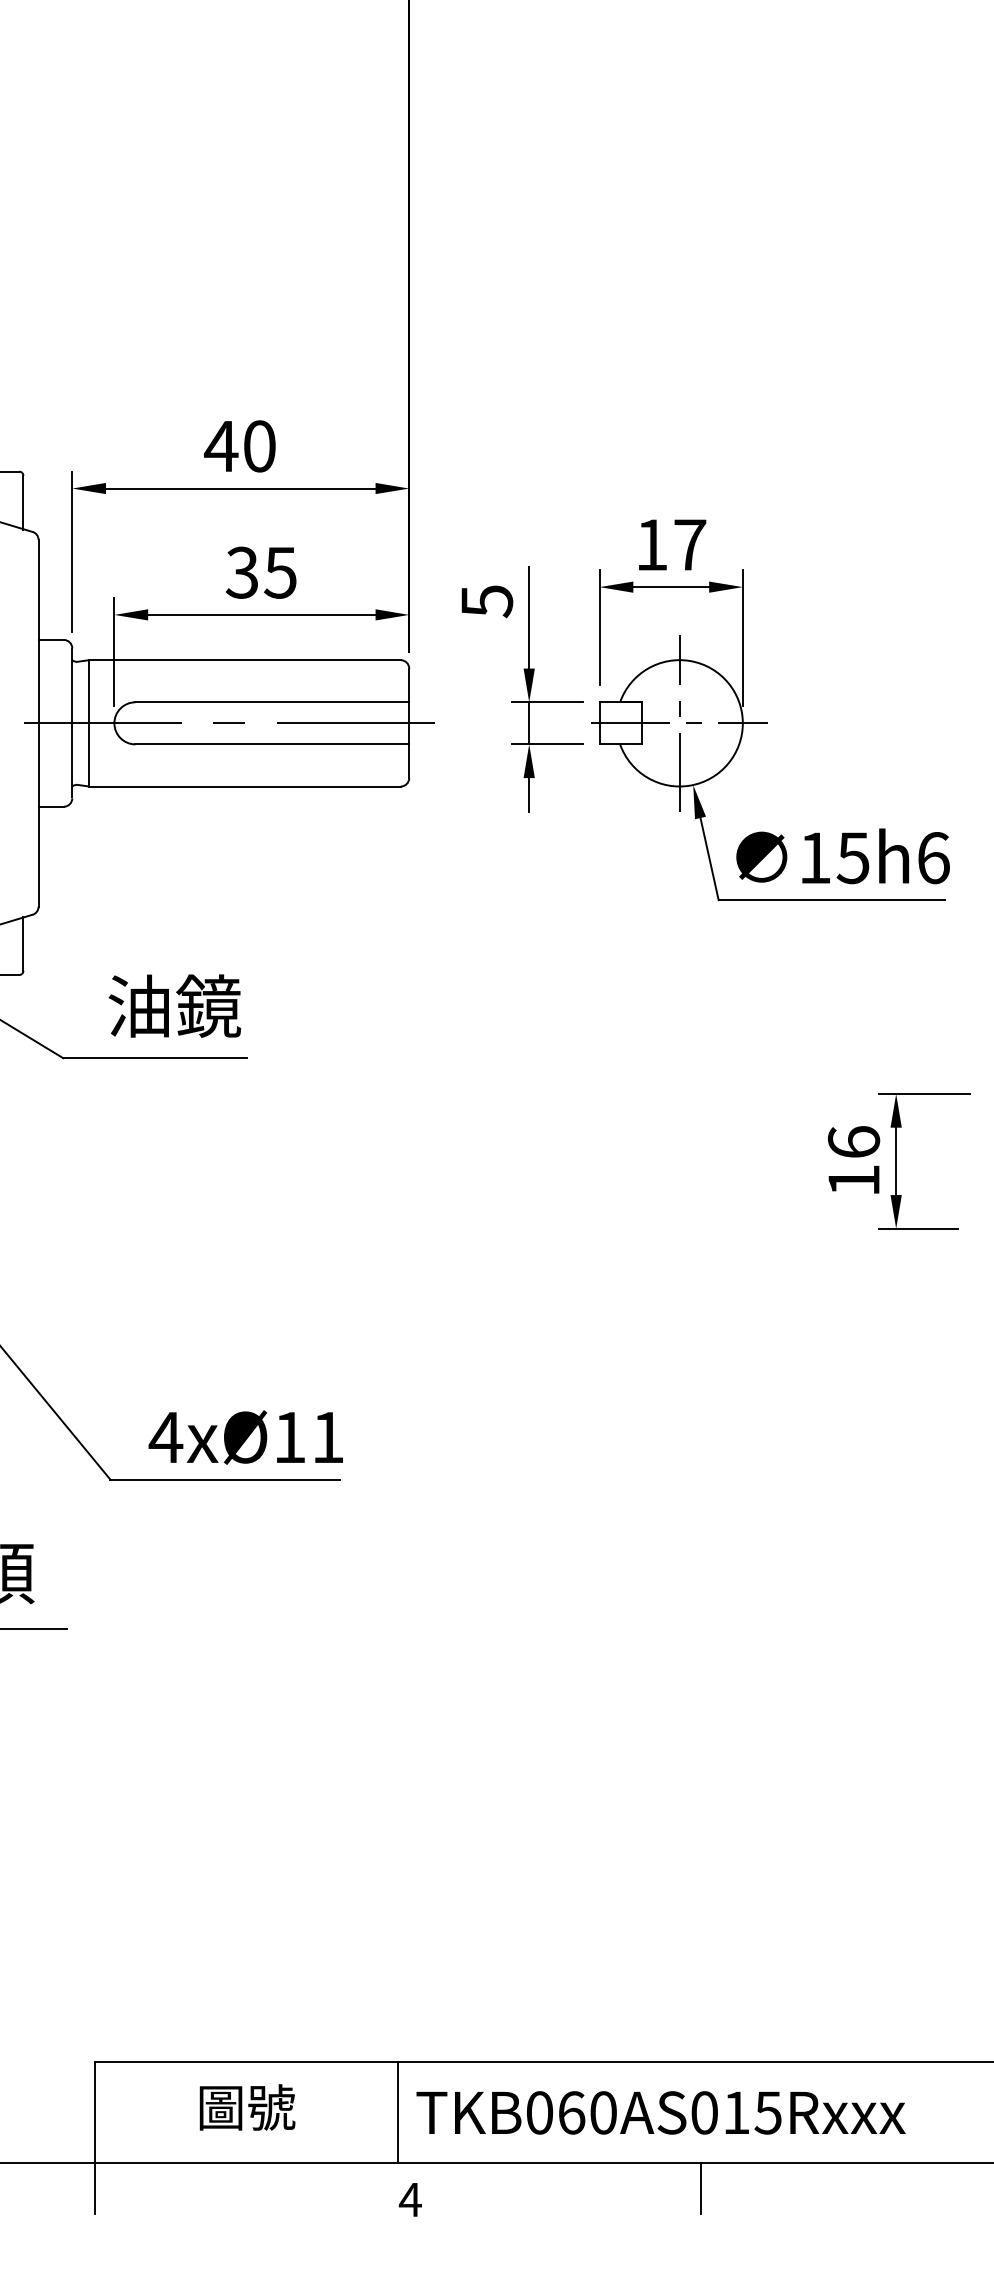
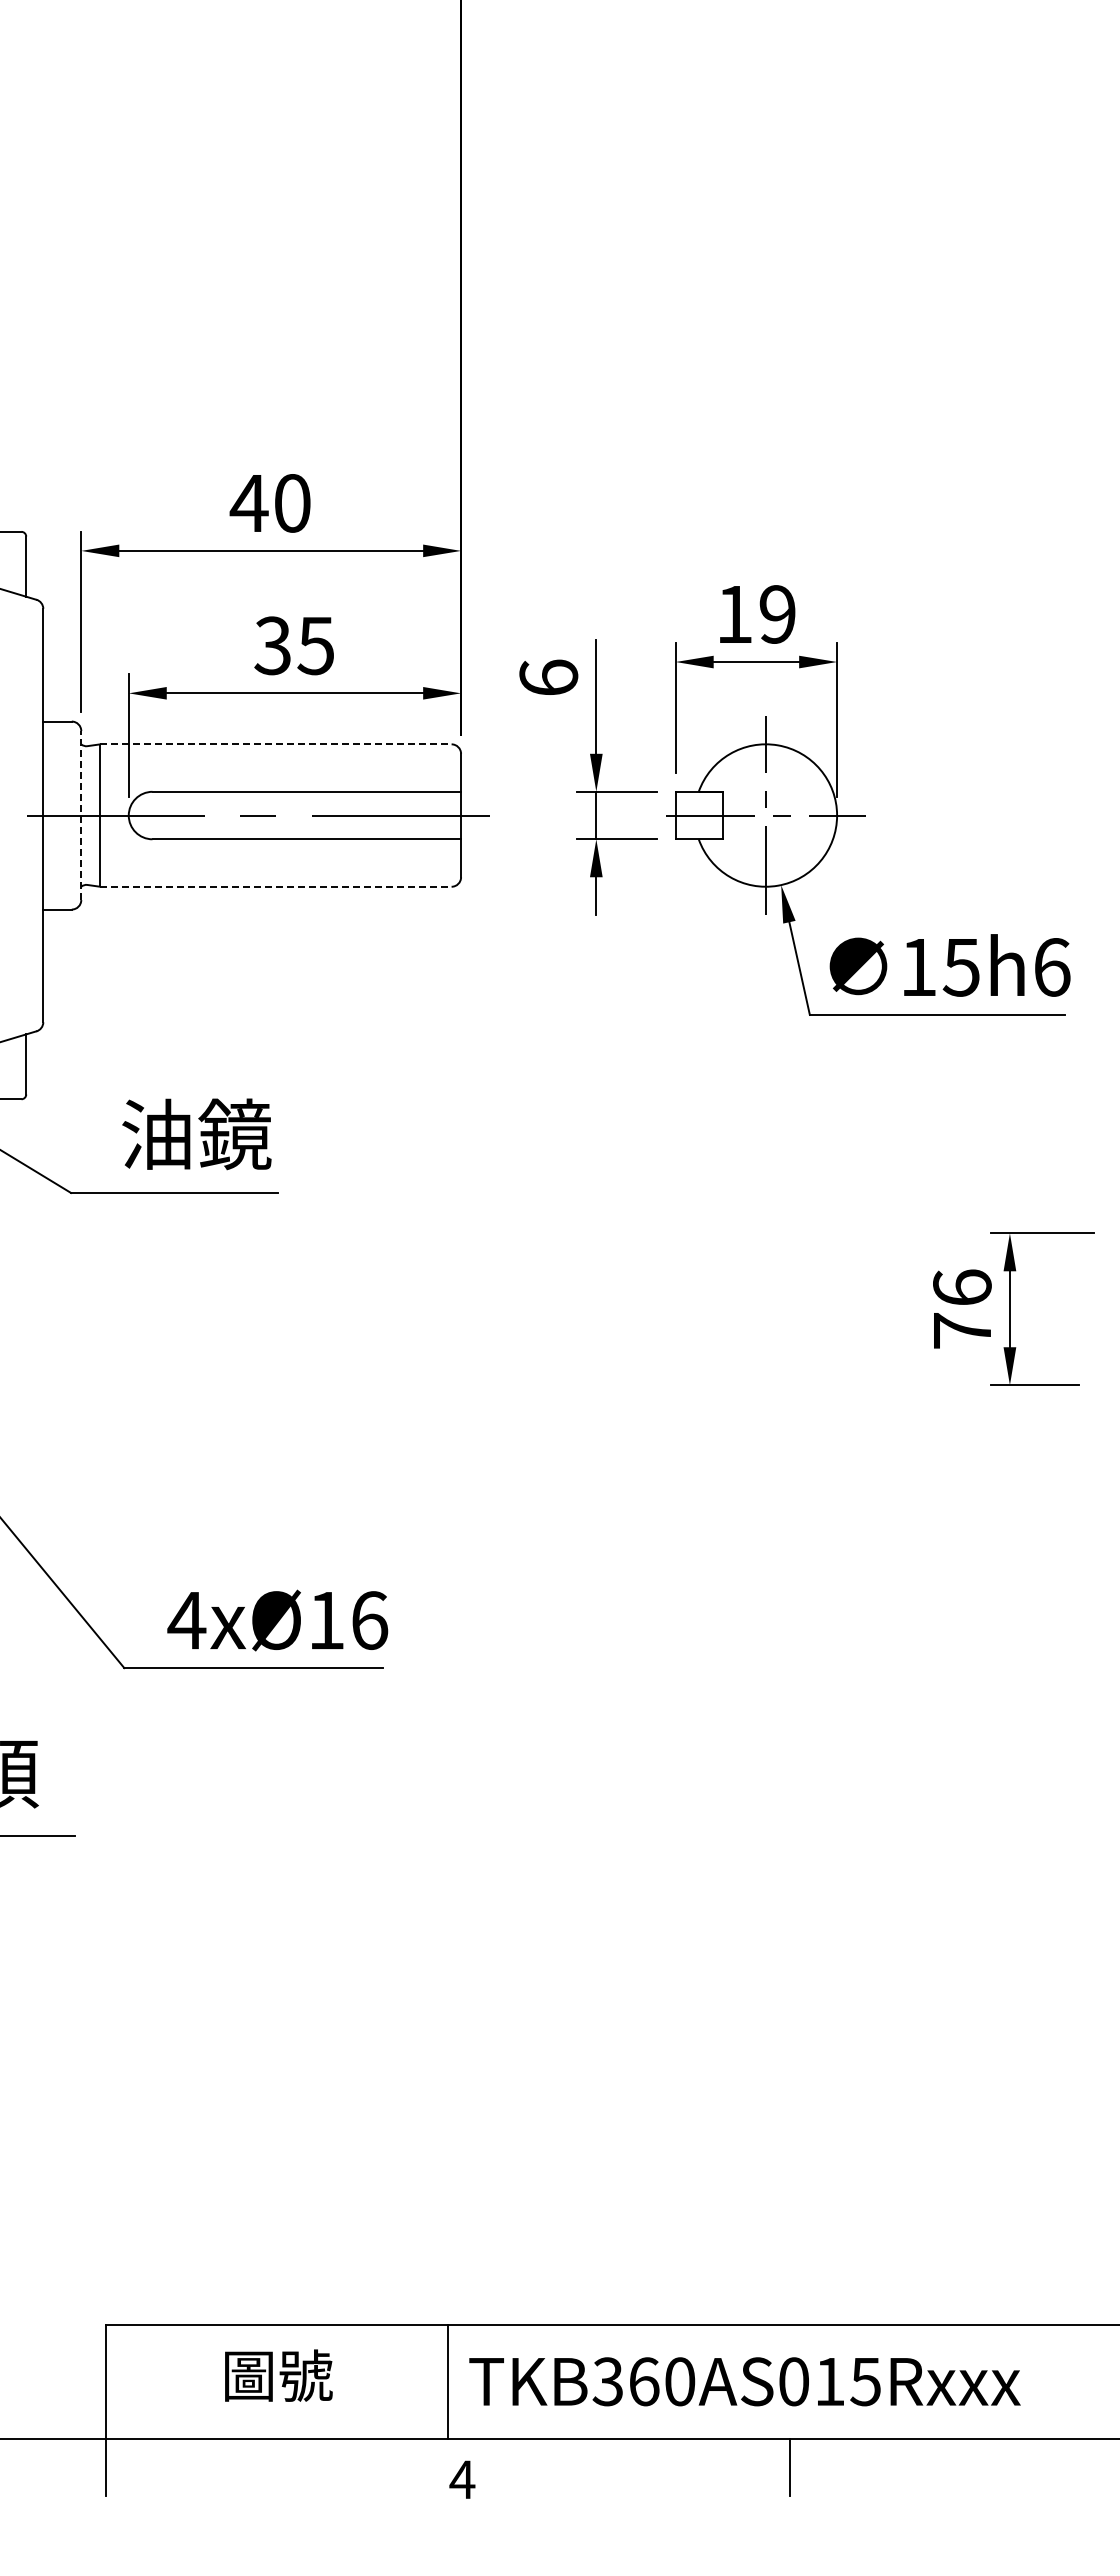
text: (689, 544) -> (777, 614), 17 -> 19
text: (486, 601) -> (548, 678), 5 -> 6
line: (244, 660) -> (275, 744), solid -> dashed
line: (72, 723) -> (81, 815), solid -> dashed
line: (244, 786) -> (275, 886), solid -> dashed
text: (854, 1180) -> (962, 1330), 16 -> 76
text: (328, 1437) -> (370, 1620), 4xØ11 -> 4xØ16
text: (539, 2112) -> (607, 2381), TKB060AS015Rxxx -> TKB360AS015Rxxx

